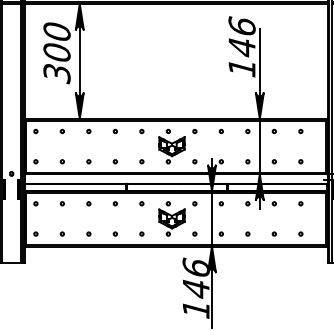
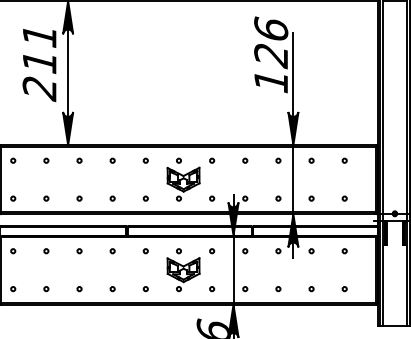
text: (241, 48) -> (270, 56), 146 -> 126
text: (56, 53) -> (39, 63), 300 -> 211

